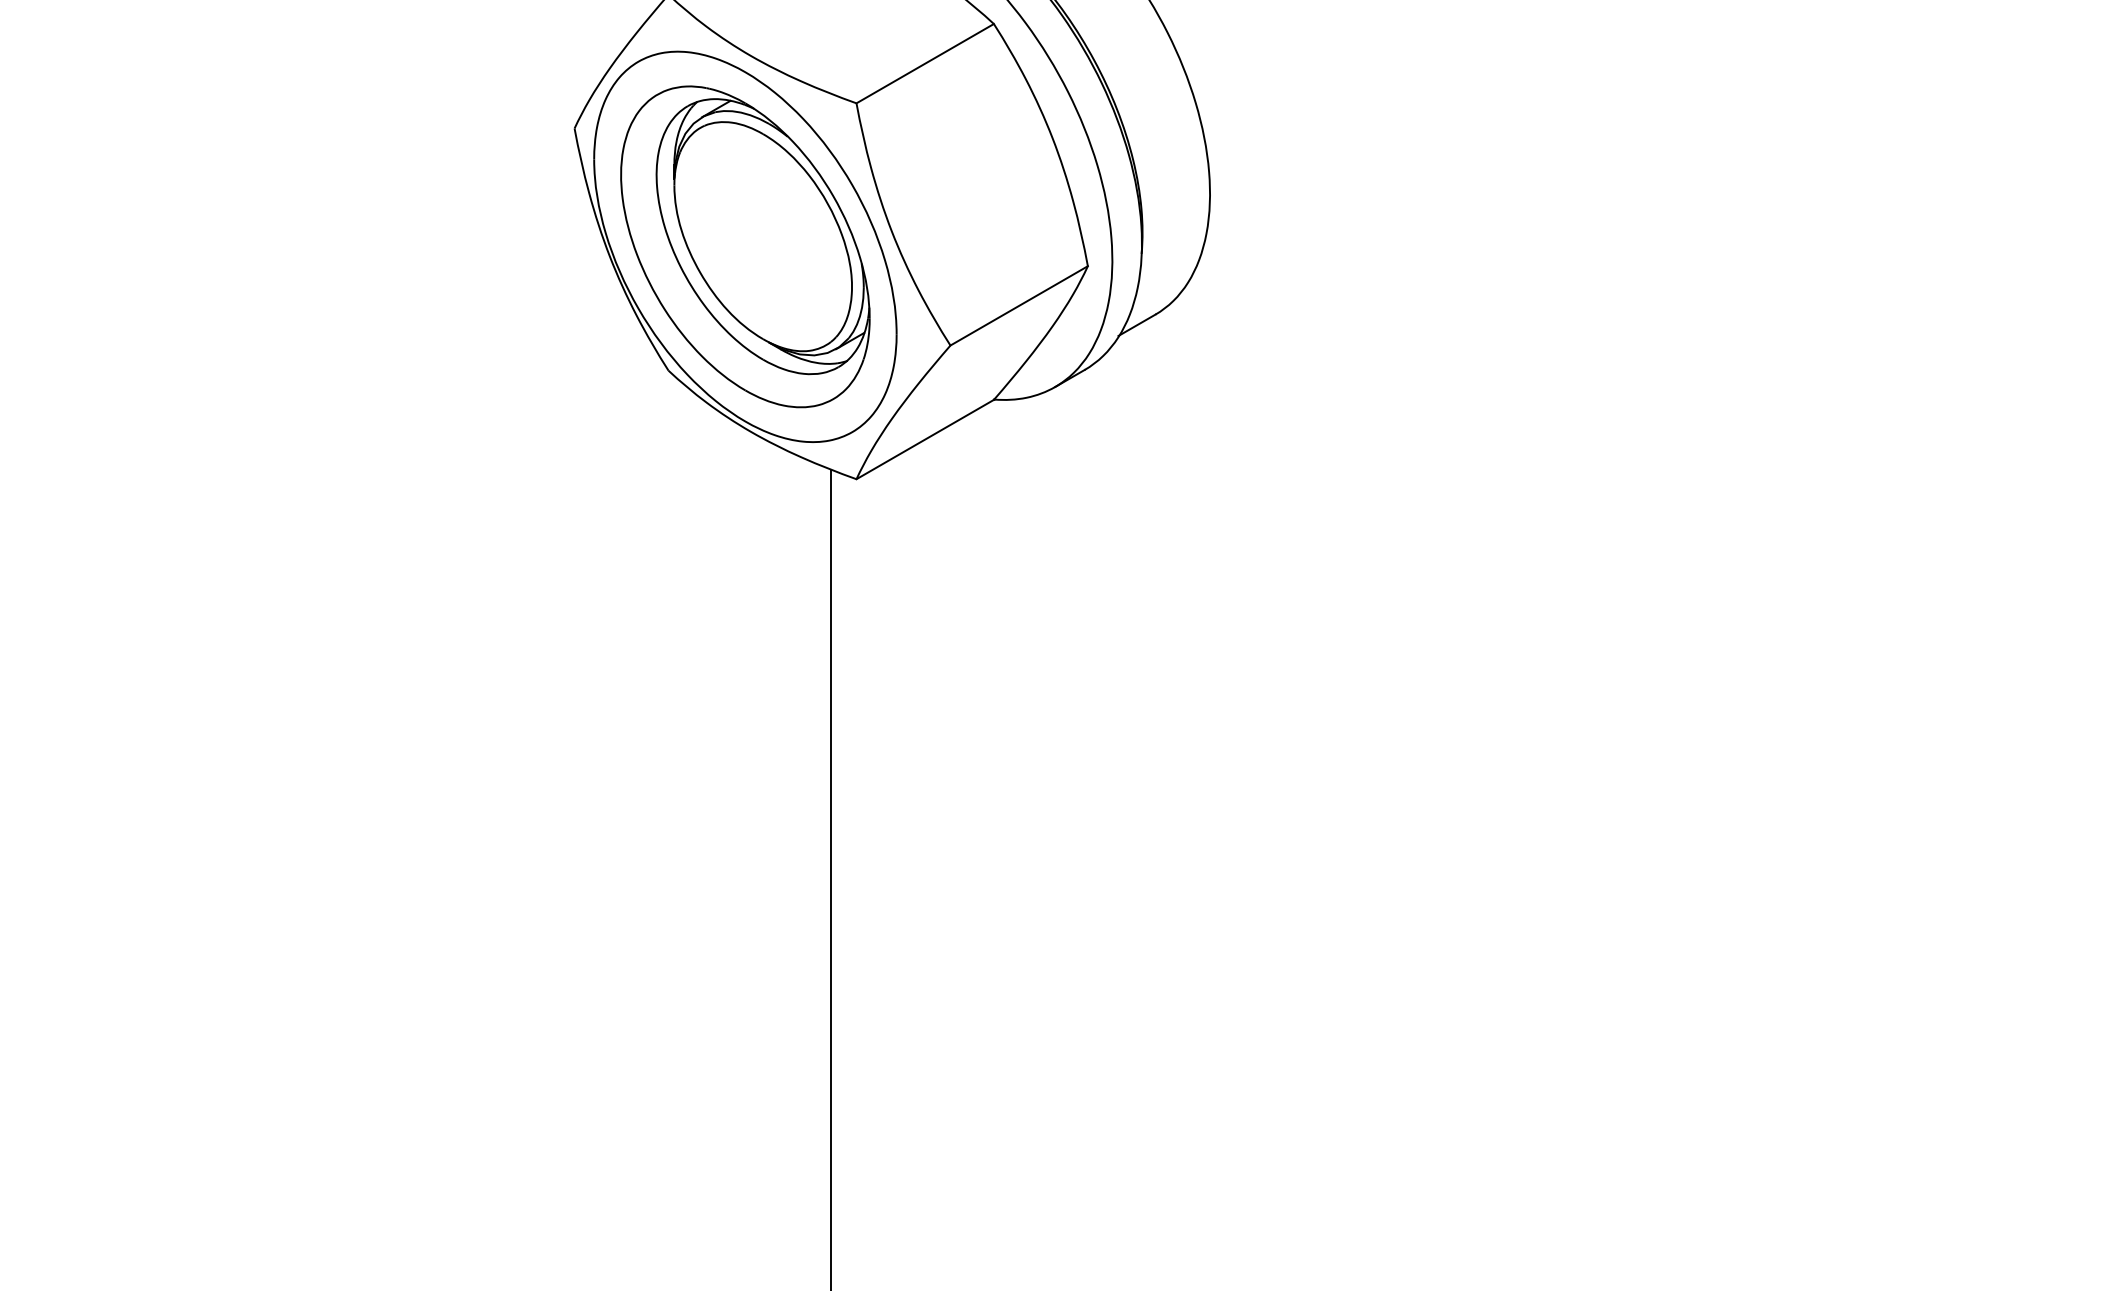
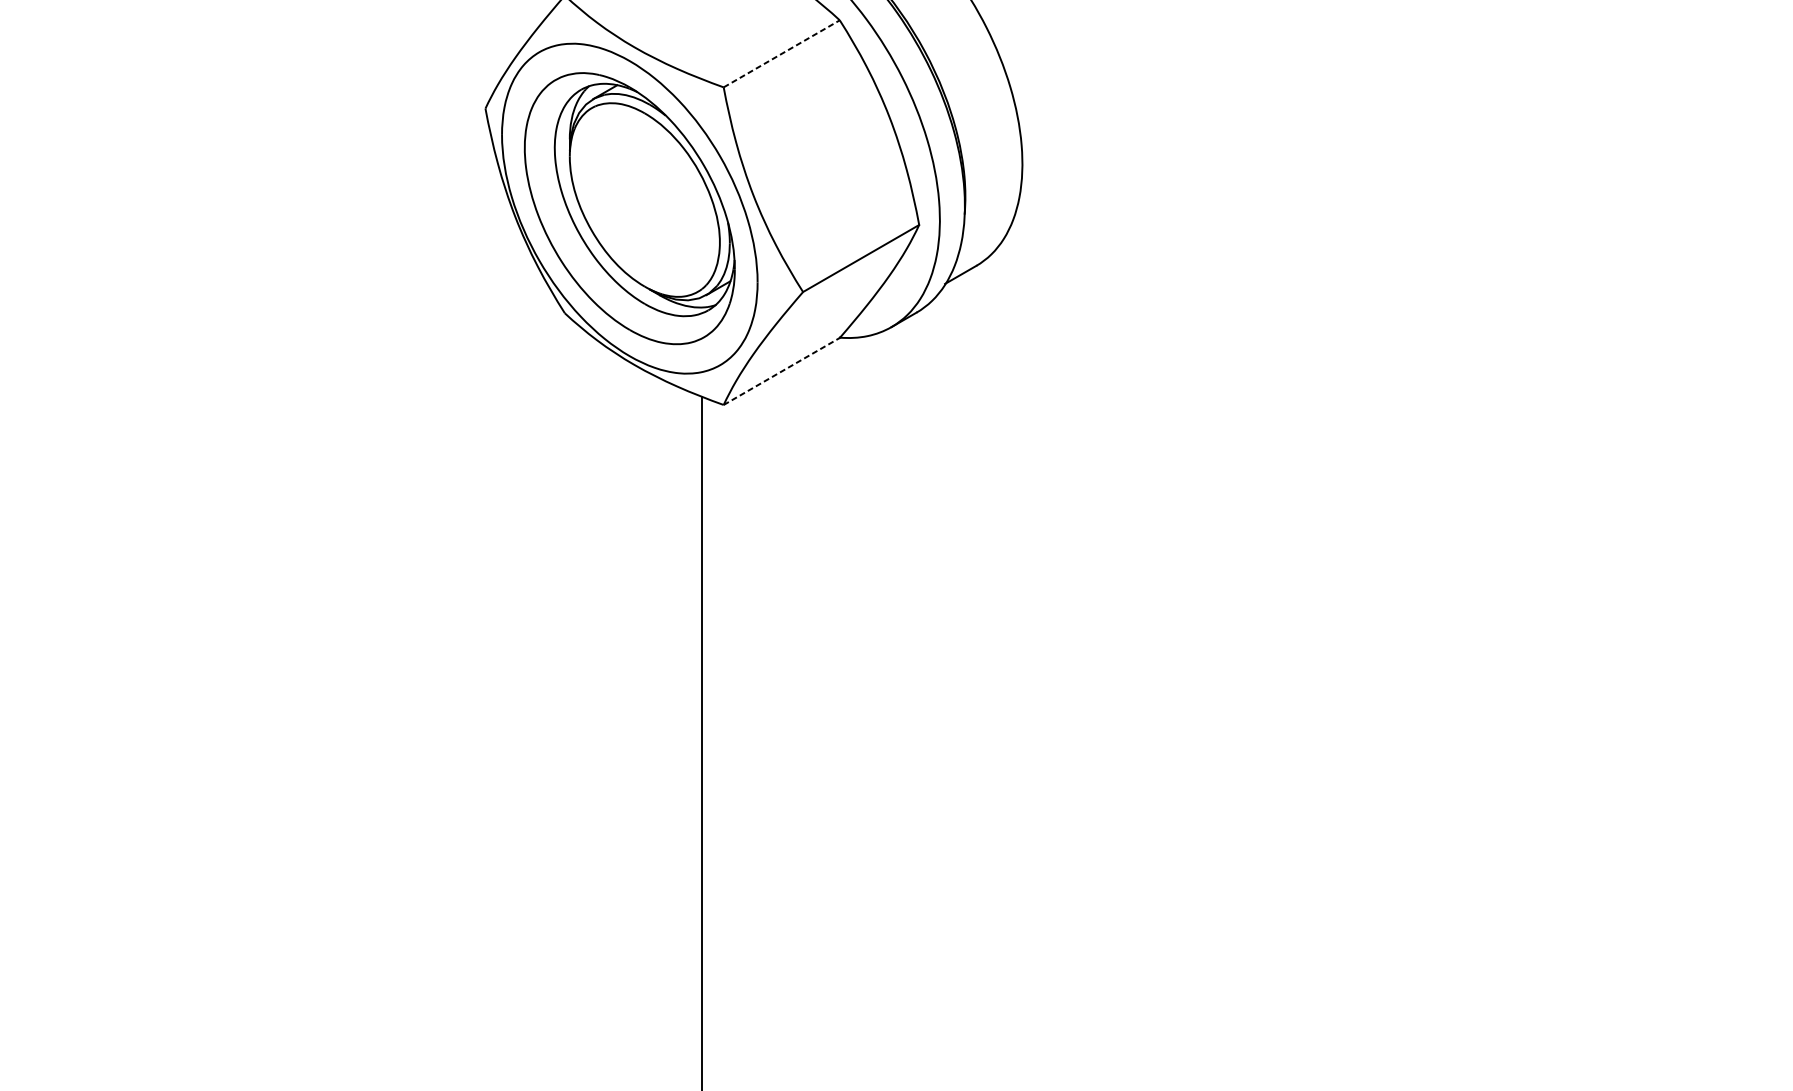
line: (925, 63) -> (782, 53), solid -> dashed
line: (925, 439) -> (782, 371), solid -> dashed

